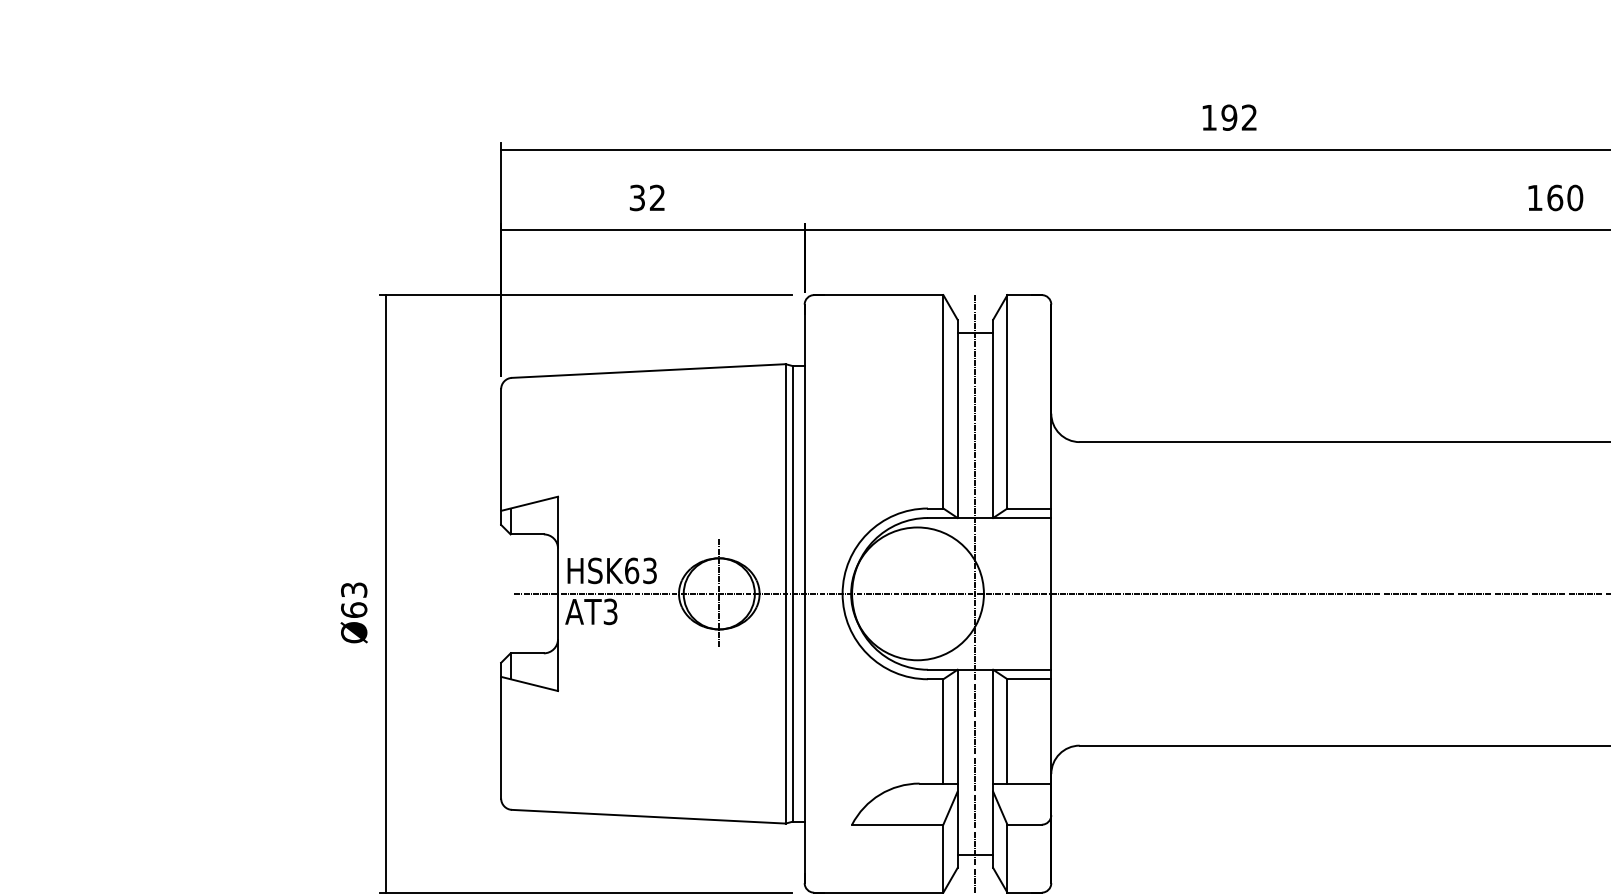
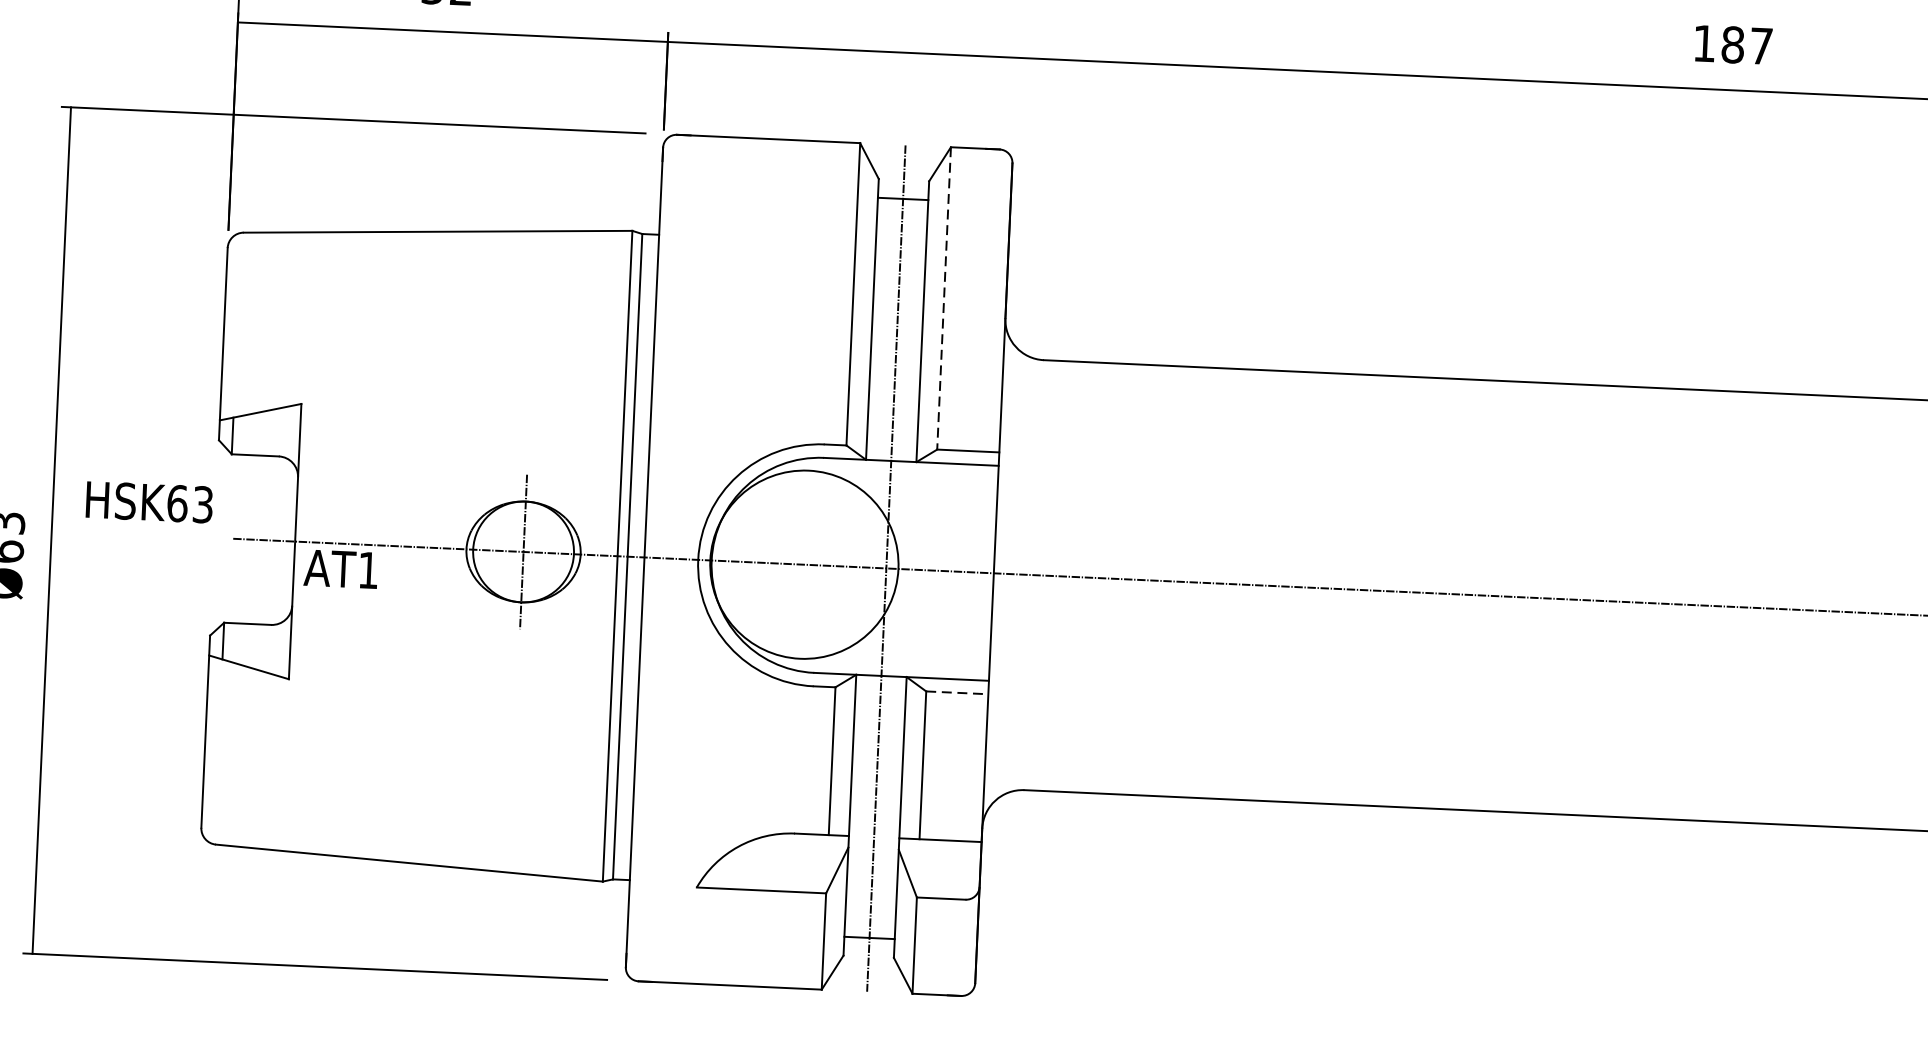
text: (1565, 197) -> (1747, 44), 160 -> 187
line: (1007, 401) -> (944, 297), solid -> dashed
text: (611, 570) -> (148, 501), moved
text: (610, 611) -> (368, 569), AT3 -> AT1
line: (1029, 679) -> (957, 693), solid -> dashed

